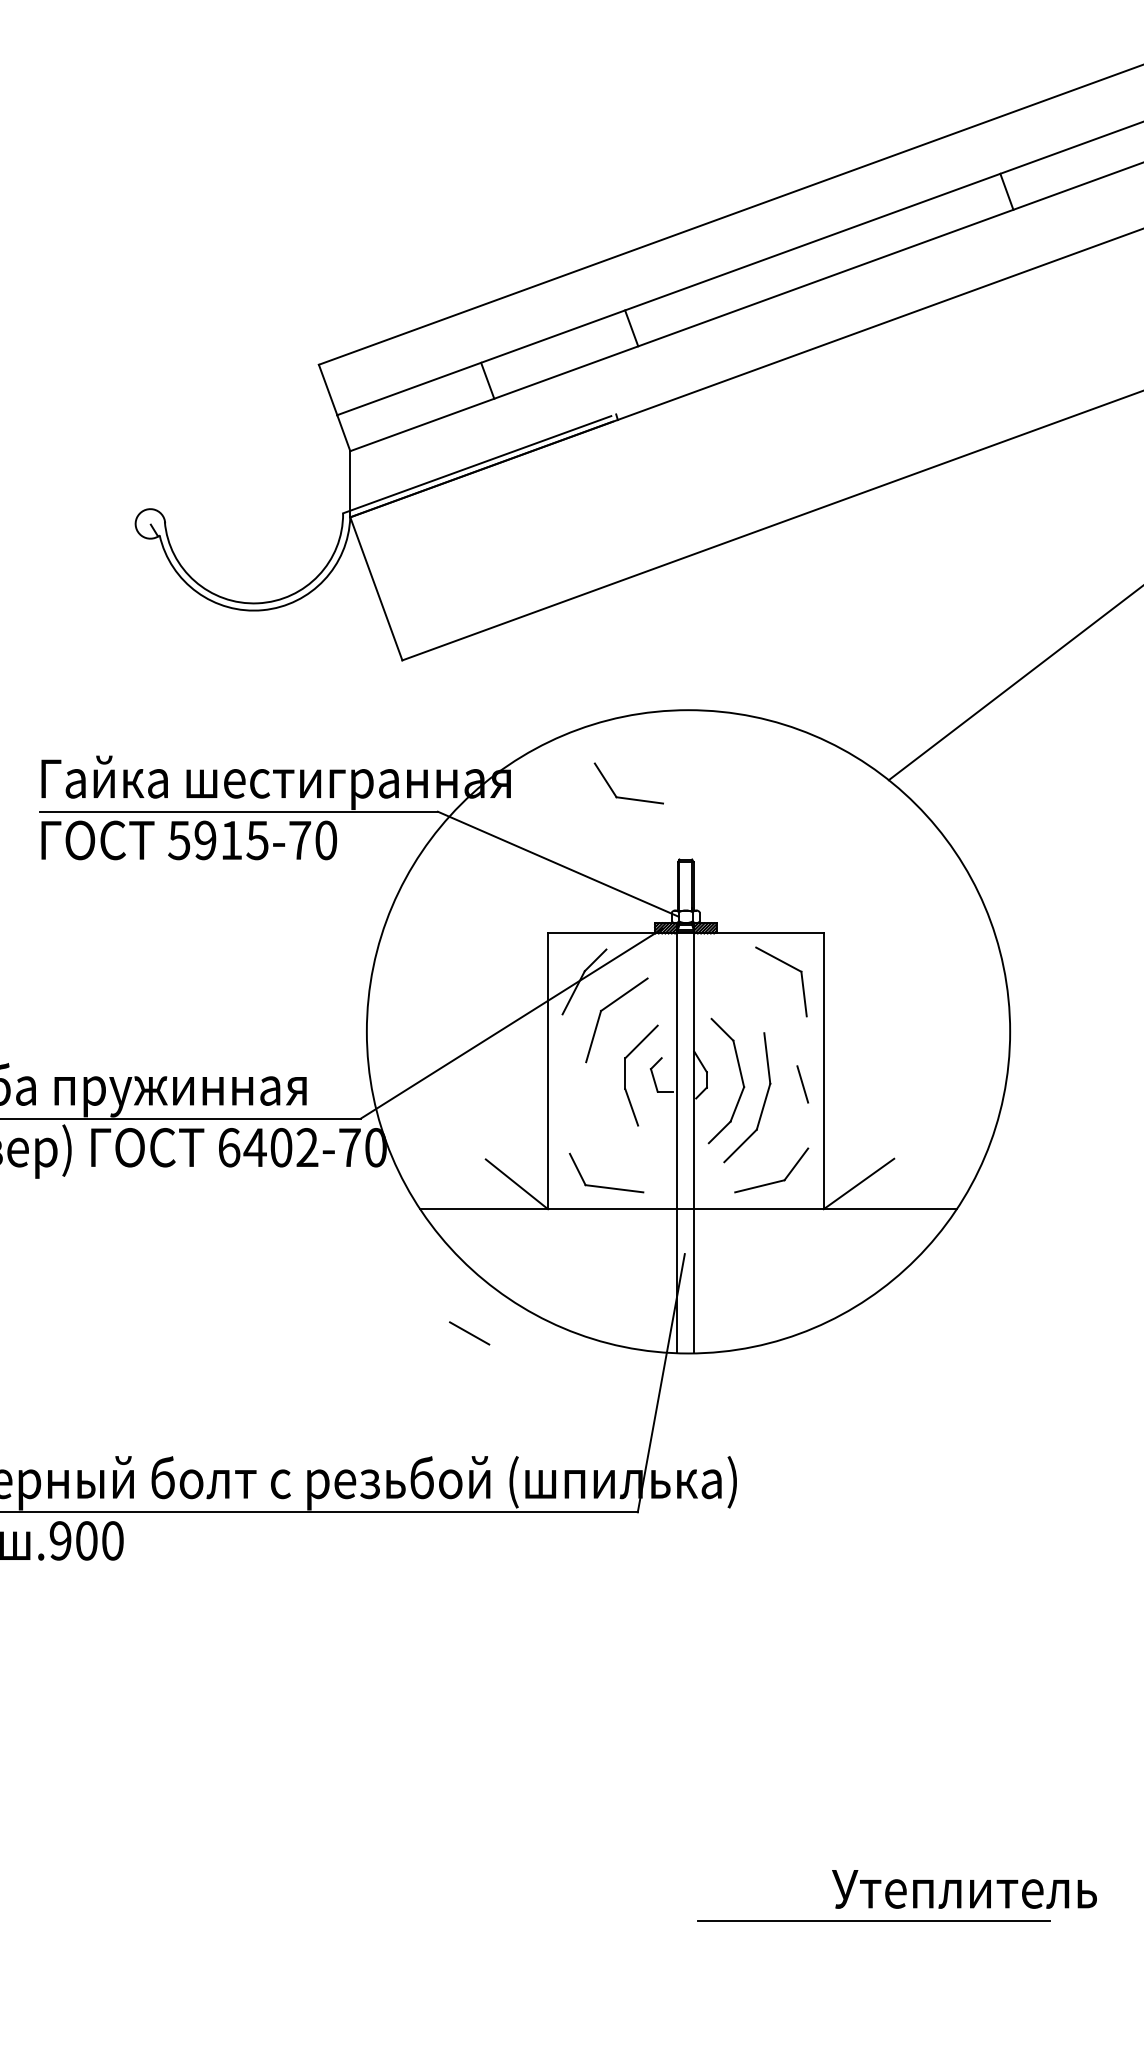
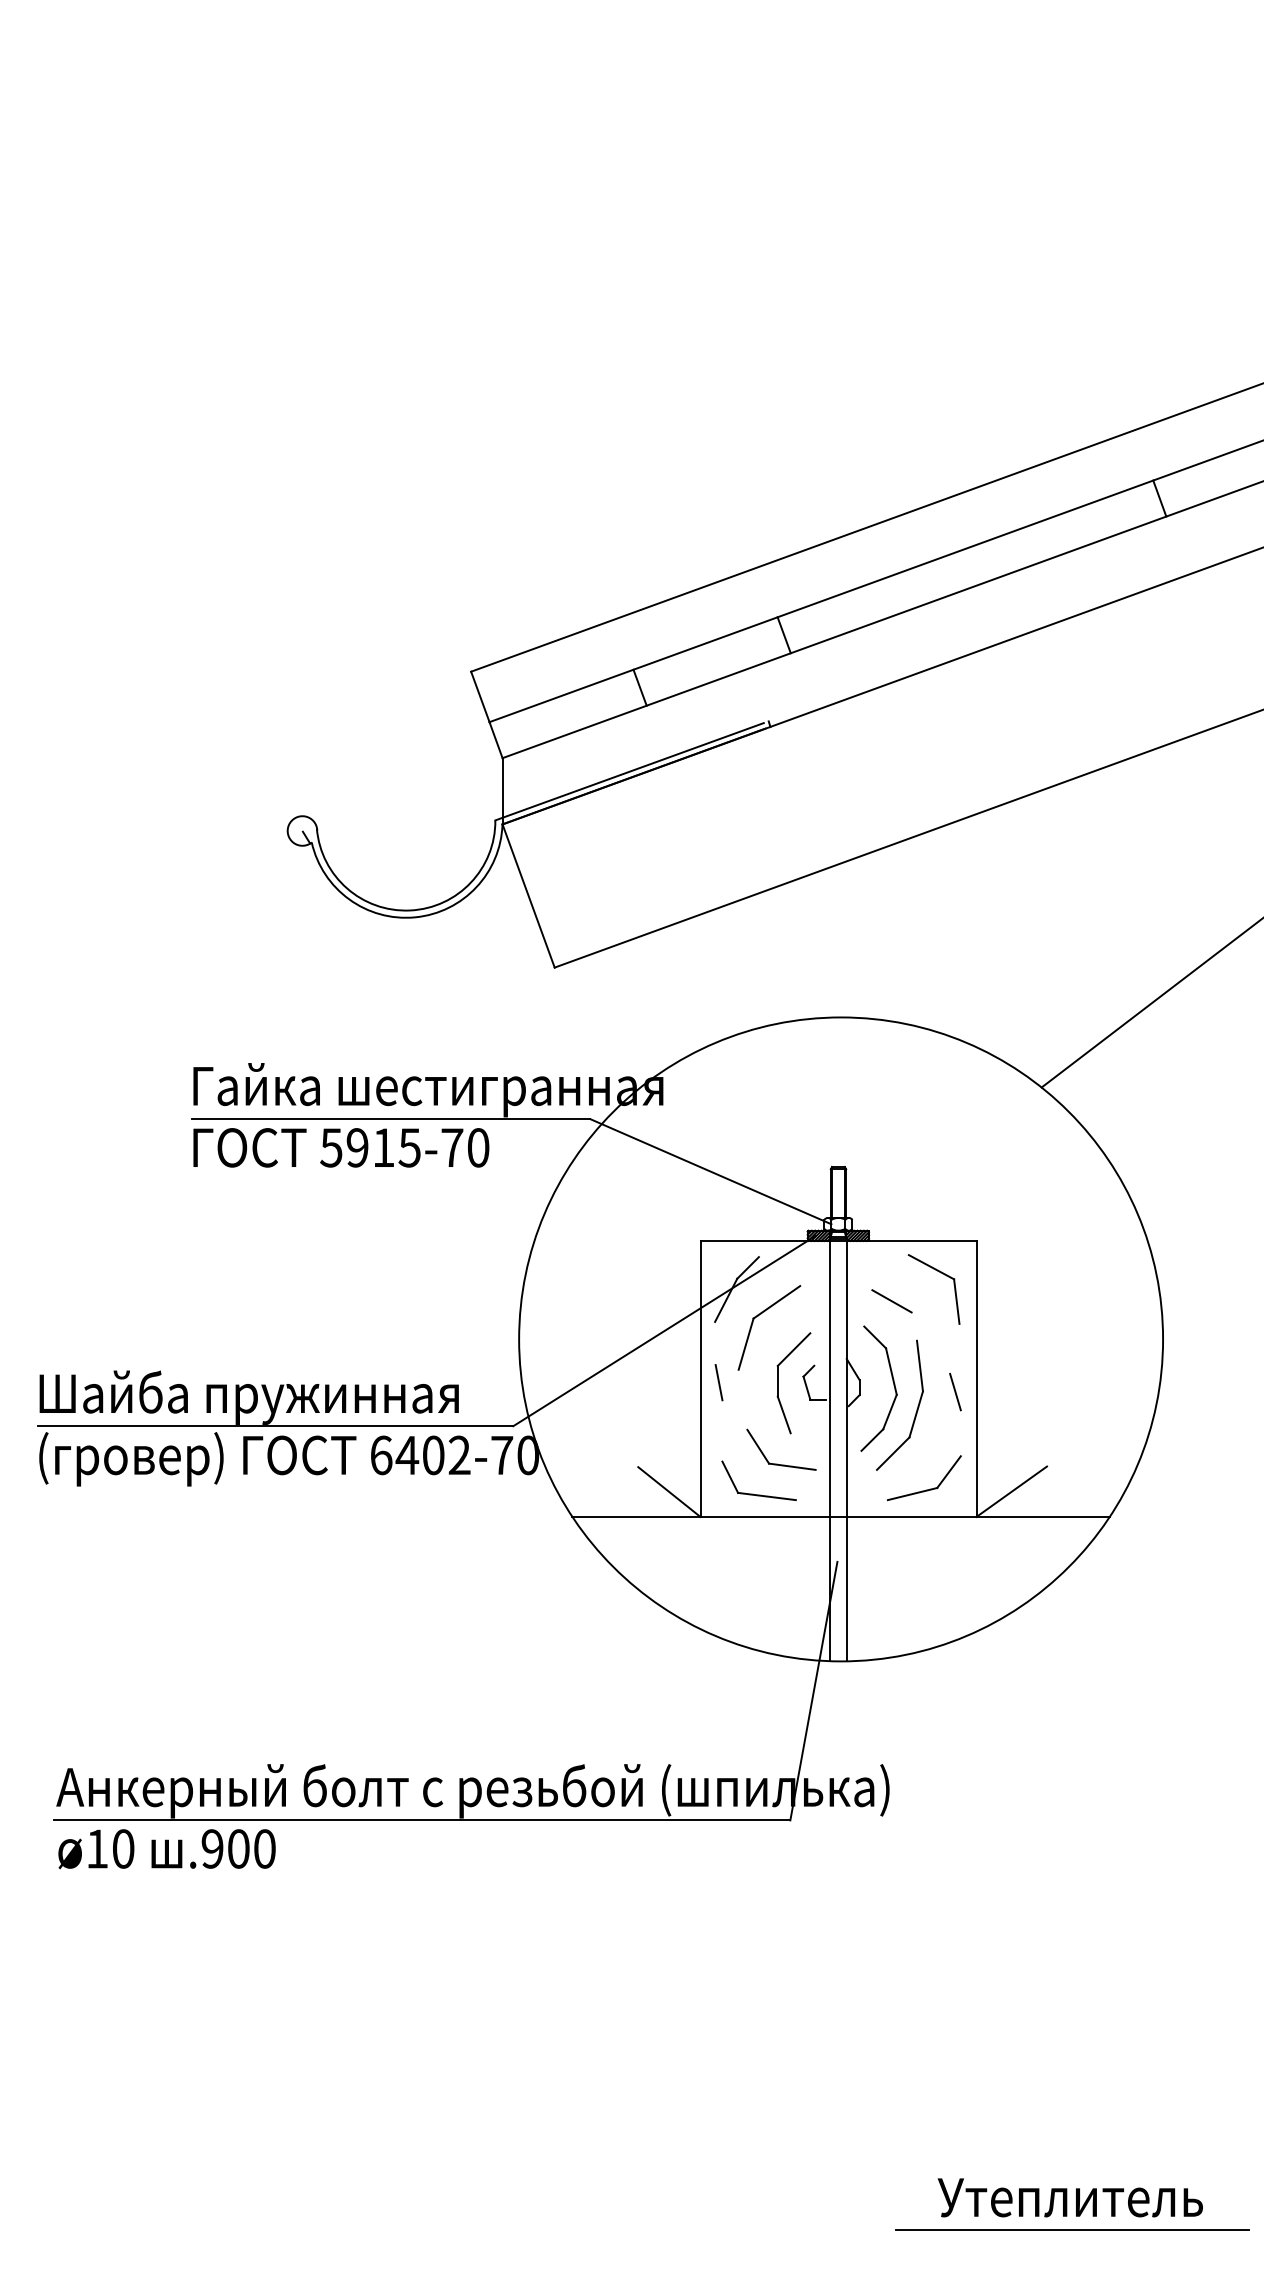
part: (624, 797) -> (777, 1463), moved
line: (566, 1074) -> (718, 1382), added
line: (469, 1333) -> (891, 1301), moved
text: (963, 1889) -> (1069, 2197), moved
line: (873, 1921) -> (1072, 2229), moved

